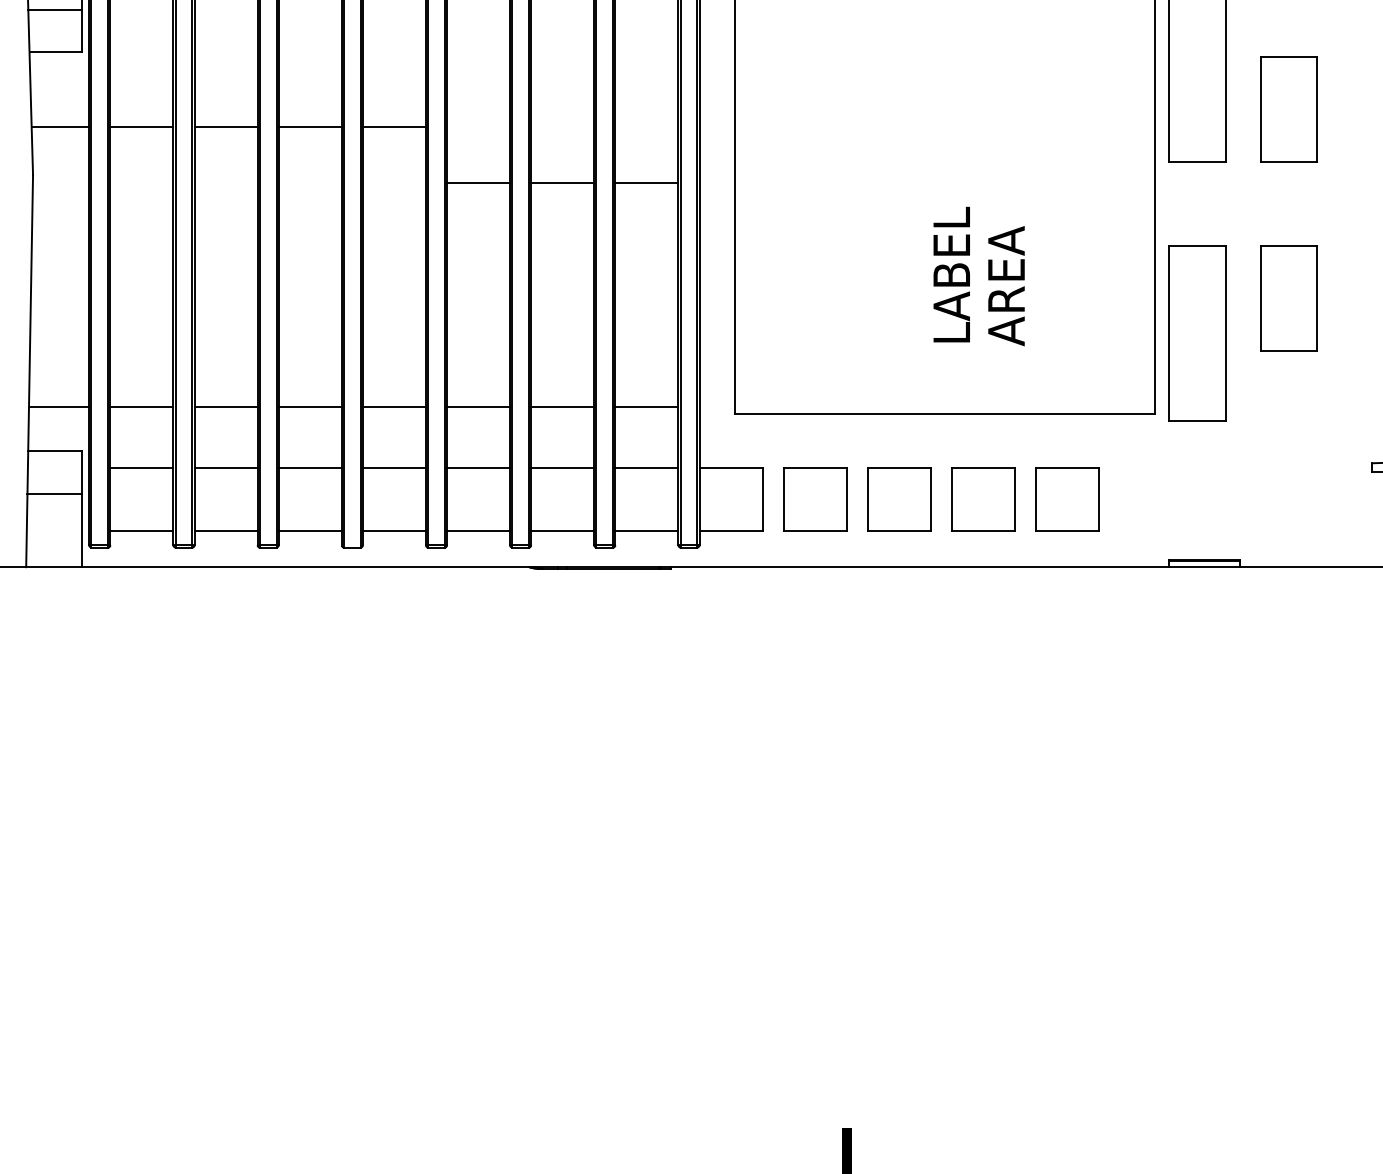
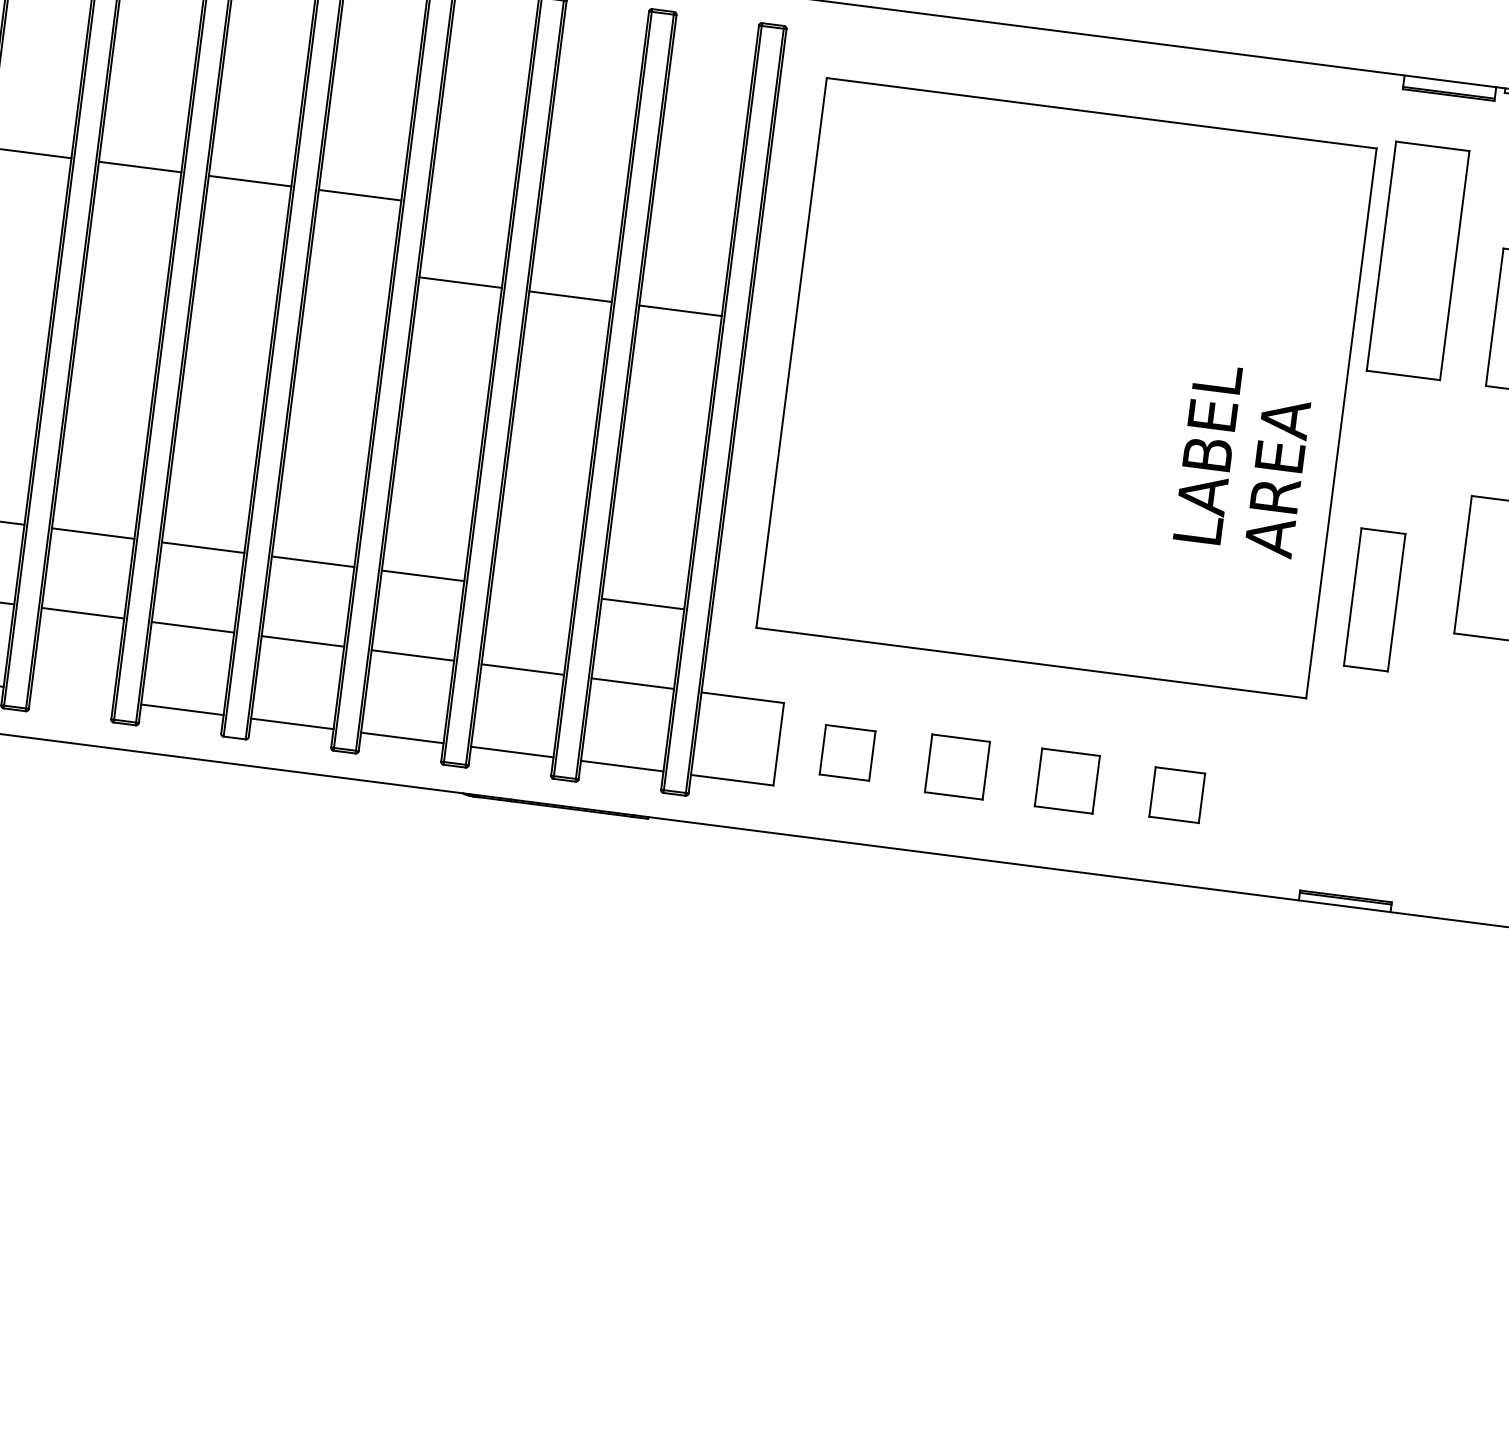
text: (978, 276) -> (1242, 460), moved
part: (1197, 333) -> (1374, 599), size x0.6
line: (562, 407) -> (532, 590), removed
part: (815, 499) -> (847, 752), size x0.6
part: (899, 499) -> (957, 766), size x0.7
part: (983, 499) -> (1067, 780), size x0.7
part: (1067, 499) -> (1177, 794), size x0.6
line: (225, 531) -> (71, 695), removed

